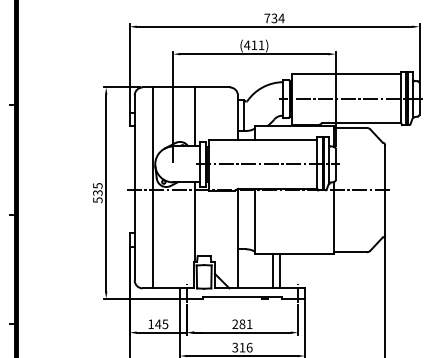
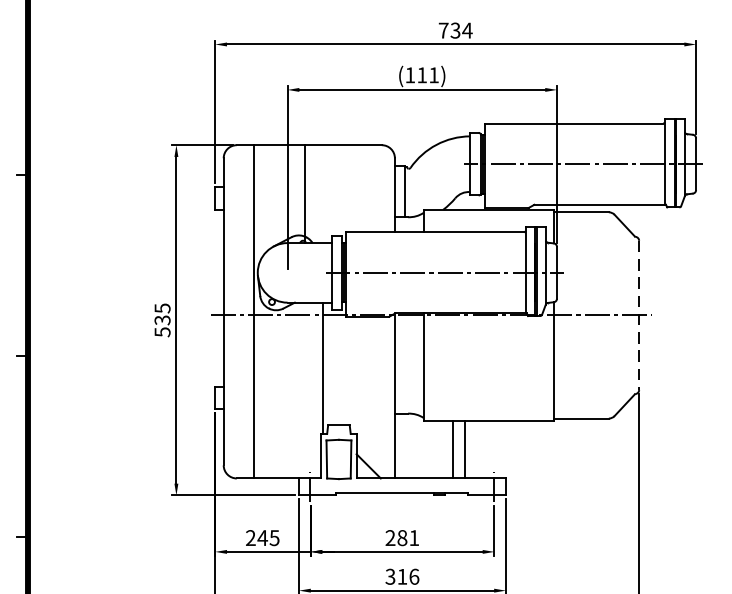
text: (247, 45) -> (410, 75), (411) -> (111)
line: (194, 116) -> (304, 193), moved
line: (385, 190) -> (639, 316), solid -> dashed
text: (150, 323) -> (249, 536), 145 -> 245

